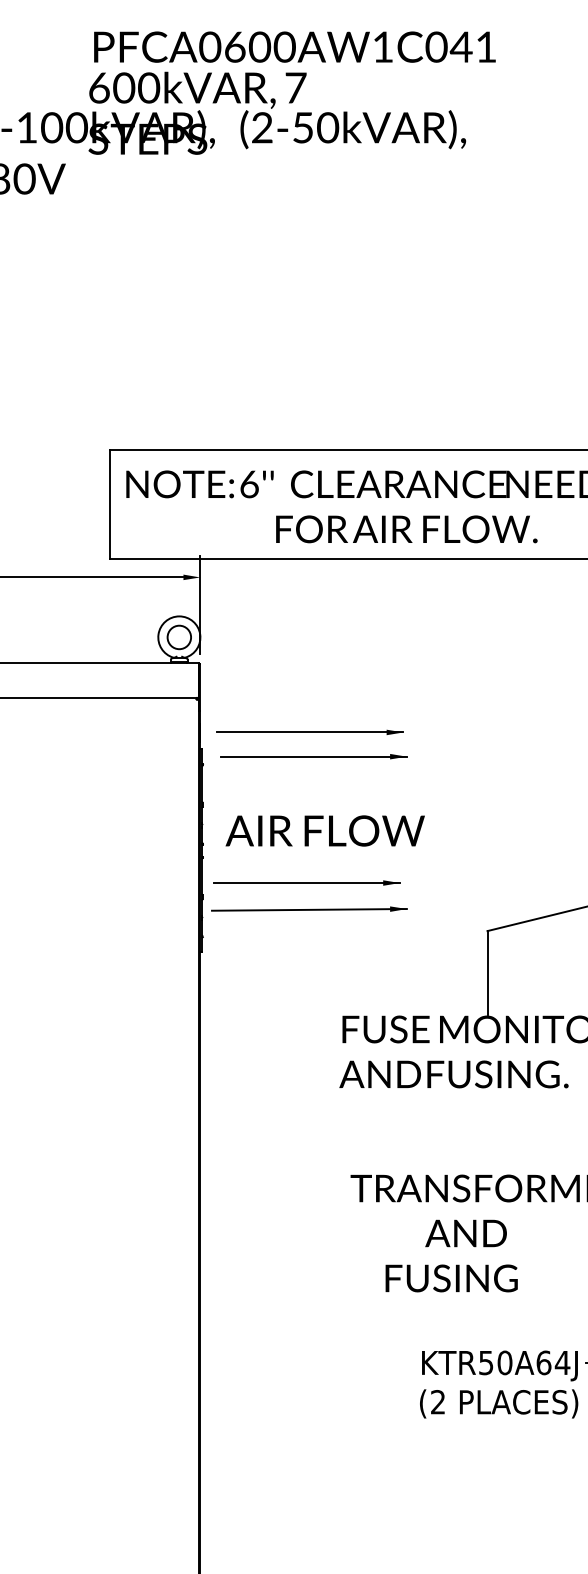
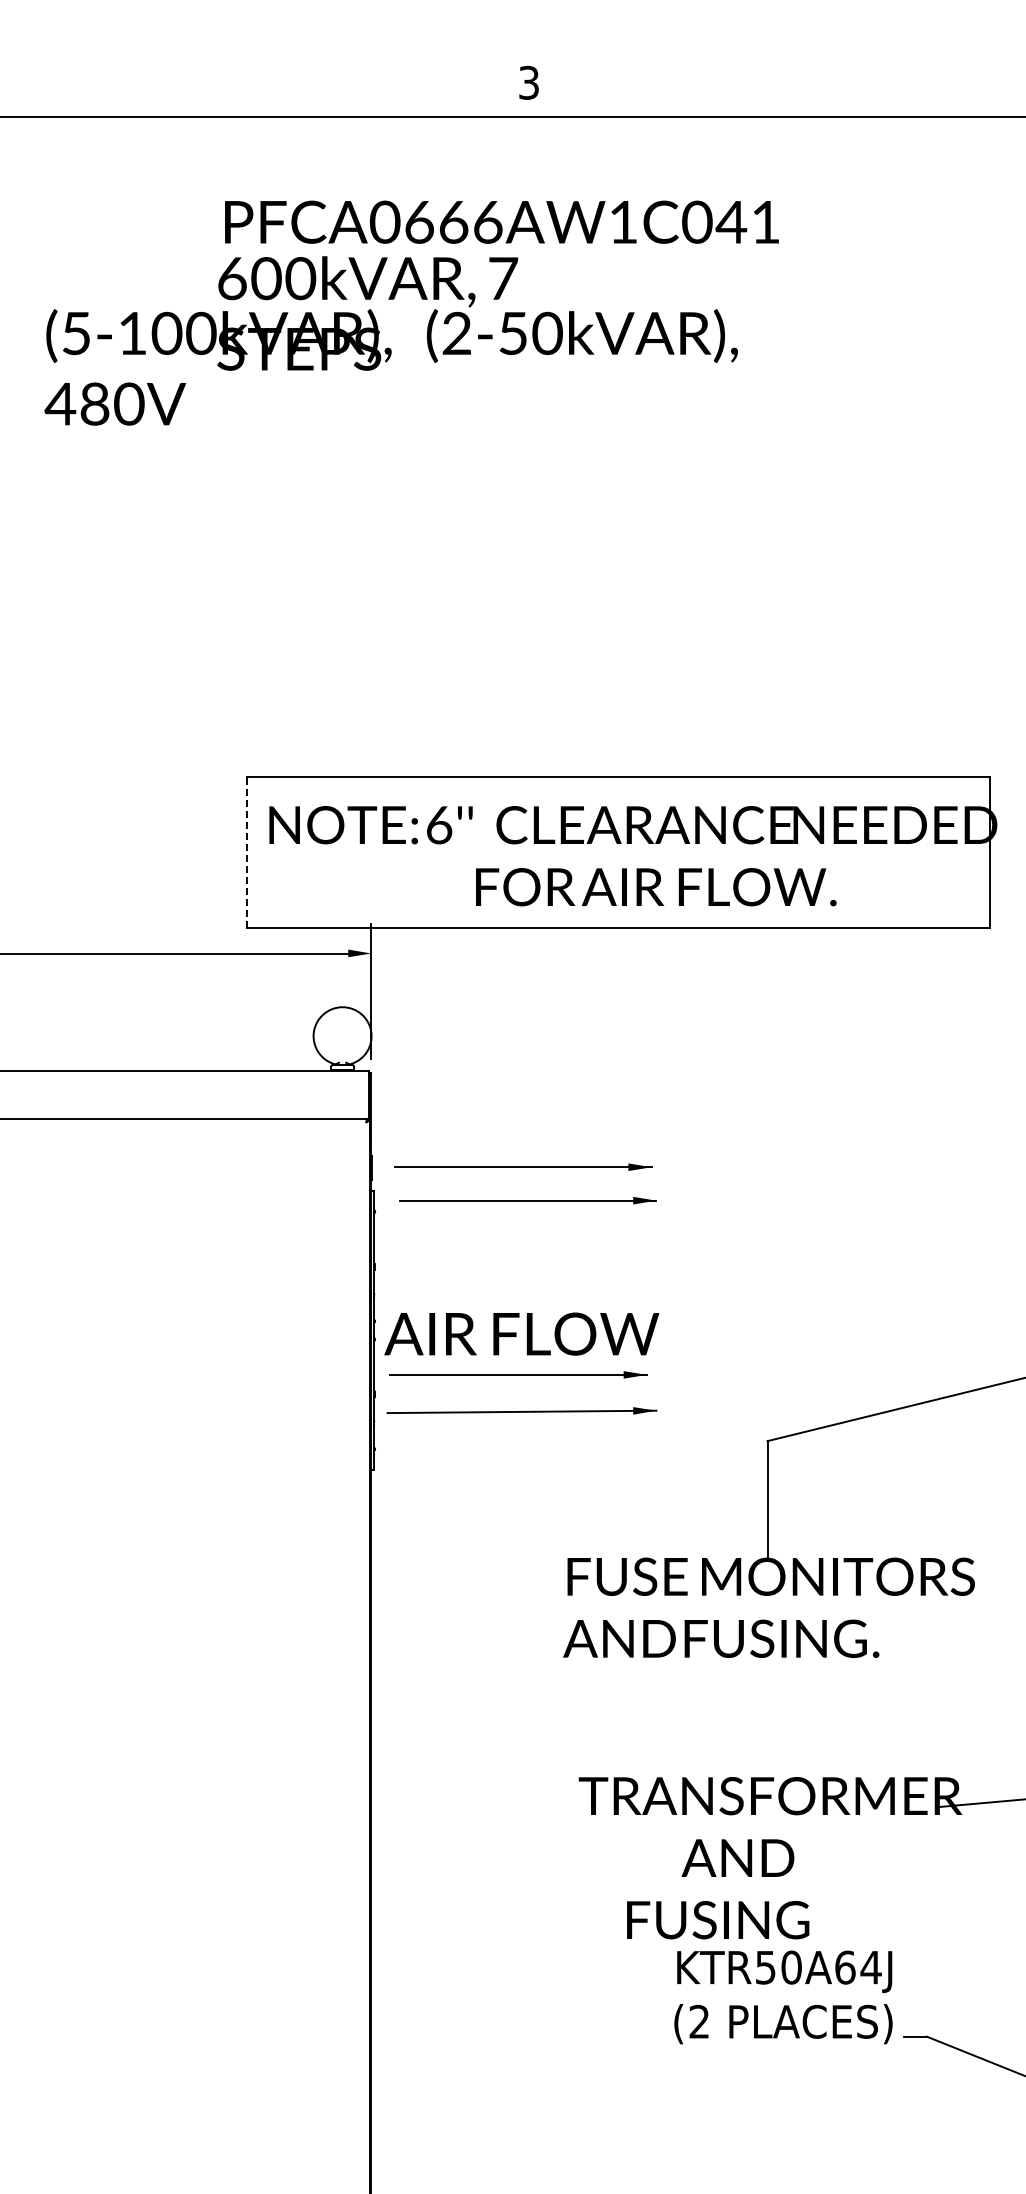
text: (272, 46) -> (470, 221), PFCA0600AW1C041 -> PFCA0666AW1C041
line: (110, 504) -> (247, 852), solid -> dashed
circle: (179, 637) -> (342, 1036), removed
text: (325, 830) -> (521, 1333), moved
text: (499, 1384) -> (783, 1997), moved

